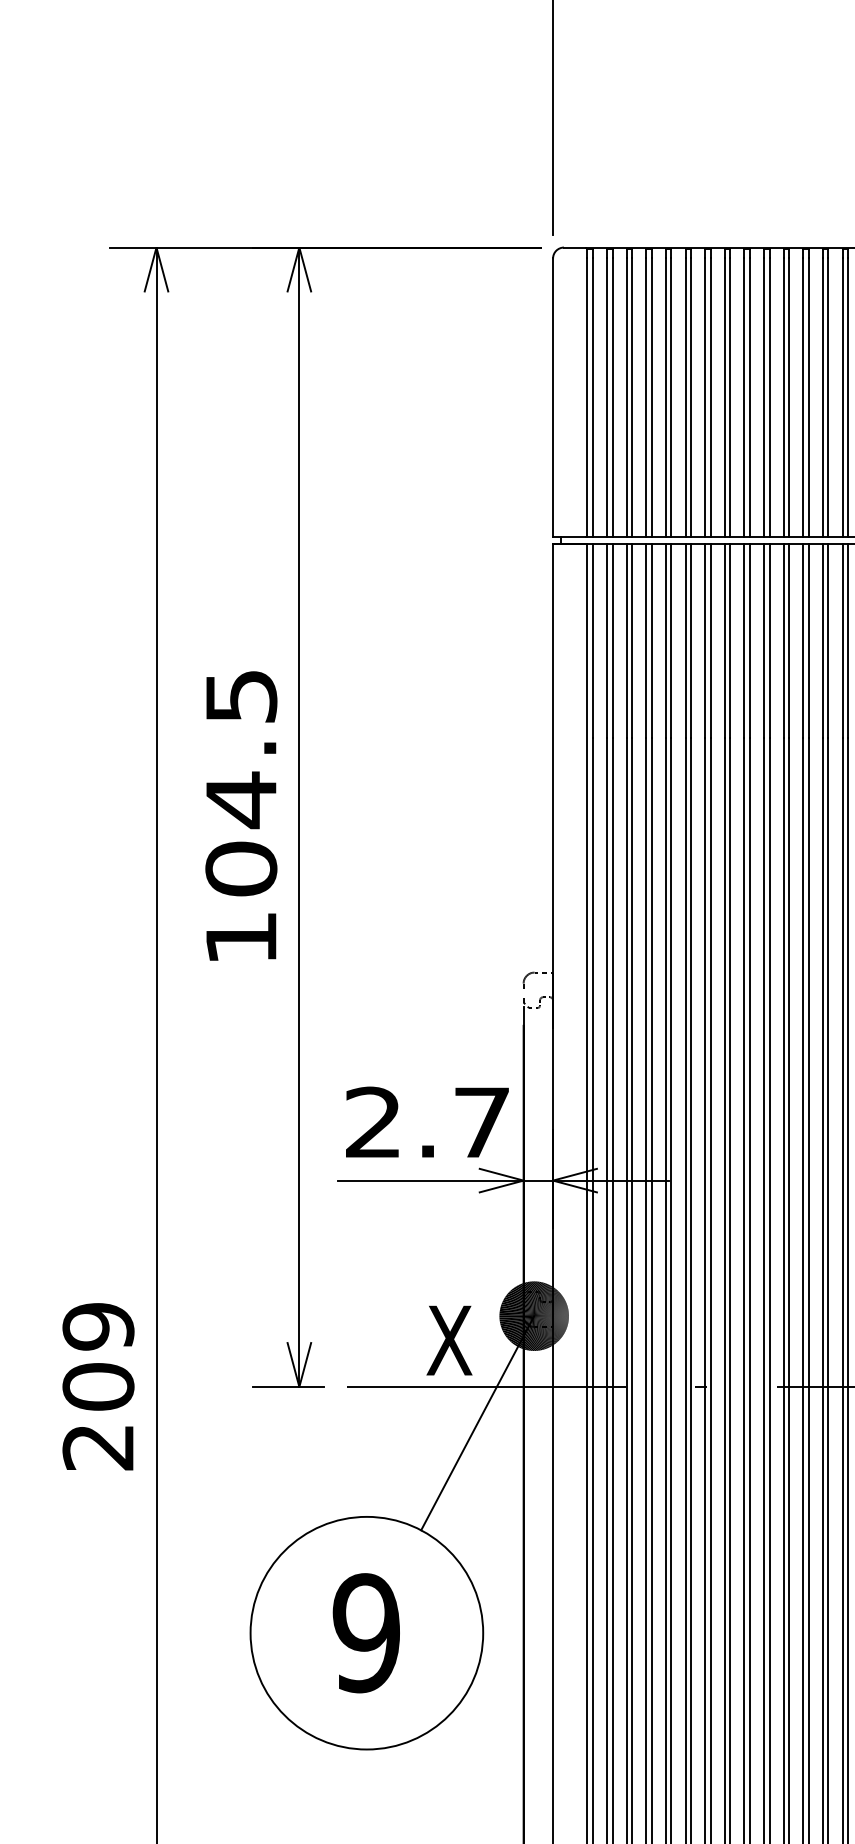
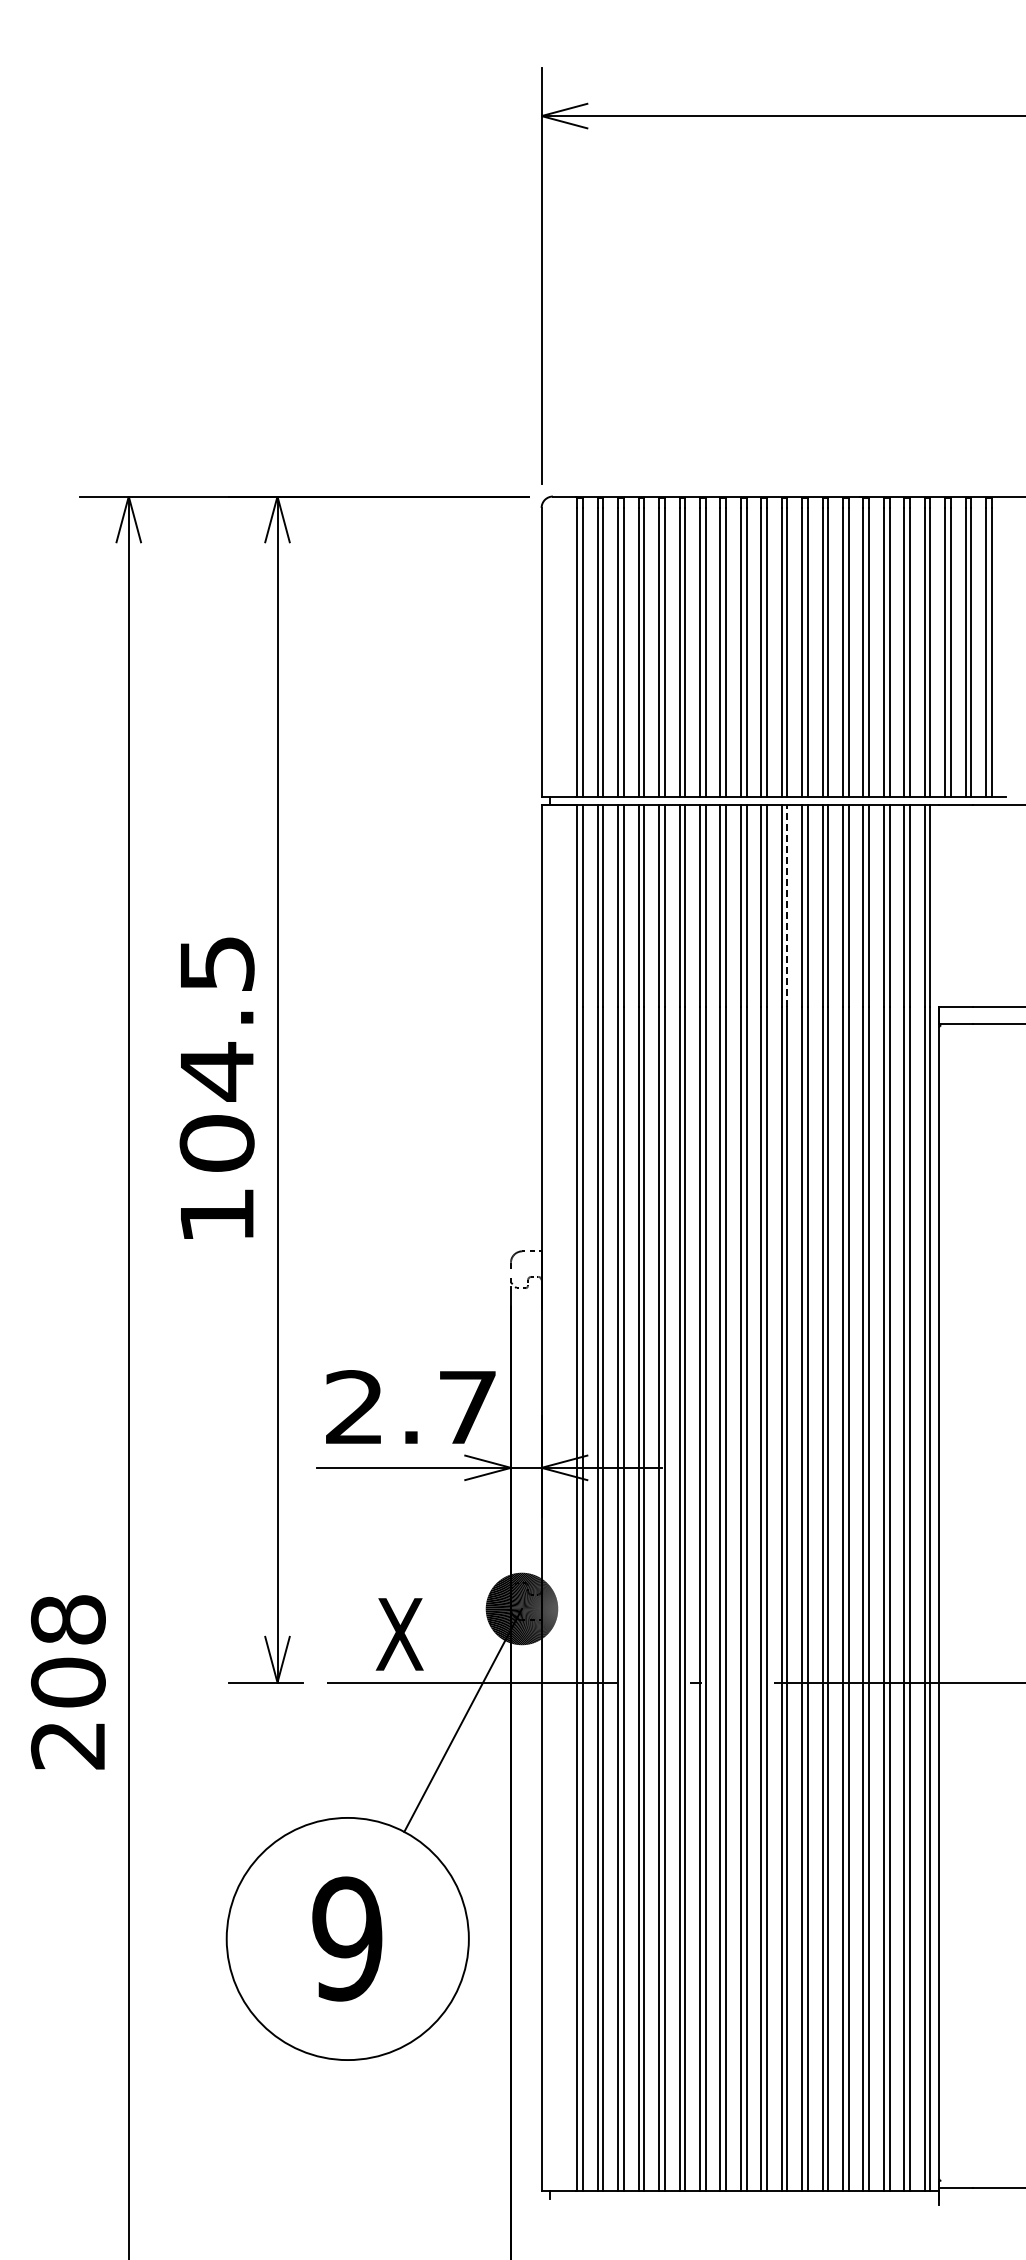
line: (789, 640) -> (787, 905), solid -> dashed
text: (98, 1326) -> (68, 1619), 209 -> 208
text: (449, 1340) -> (399, 1634), moved

